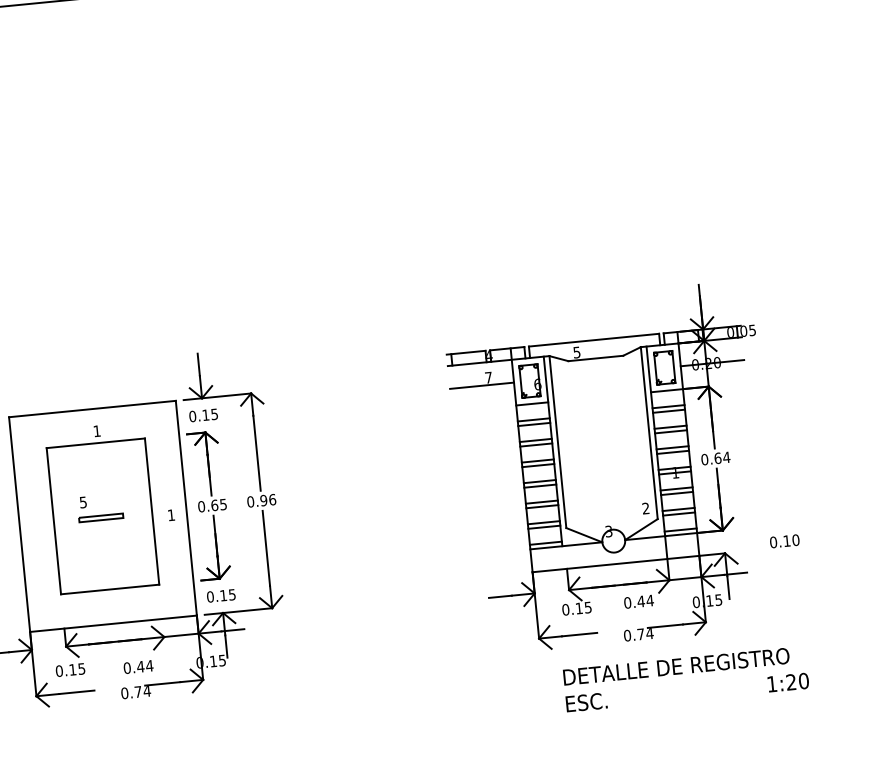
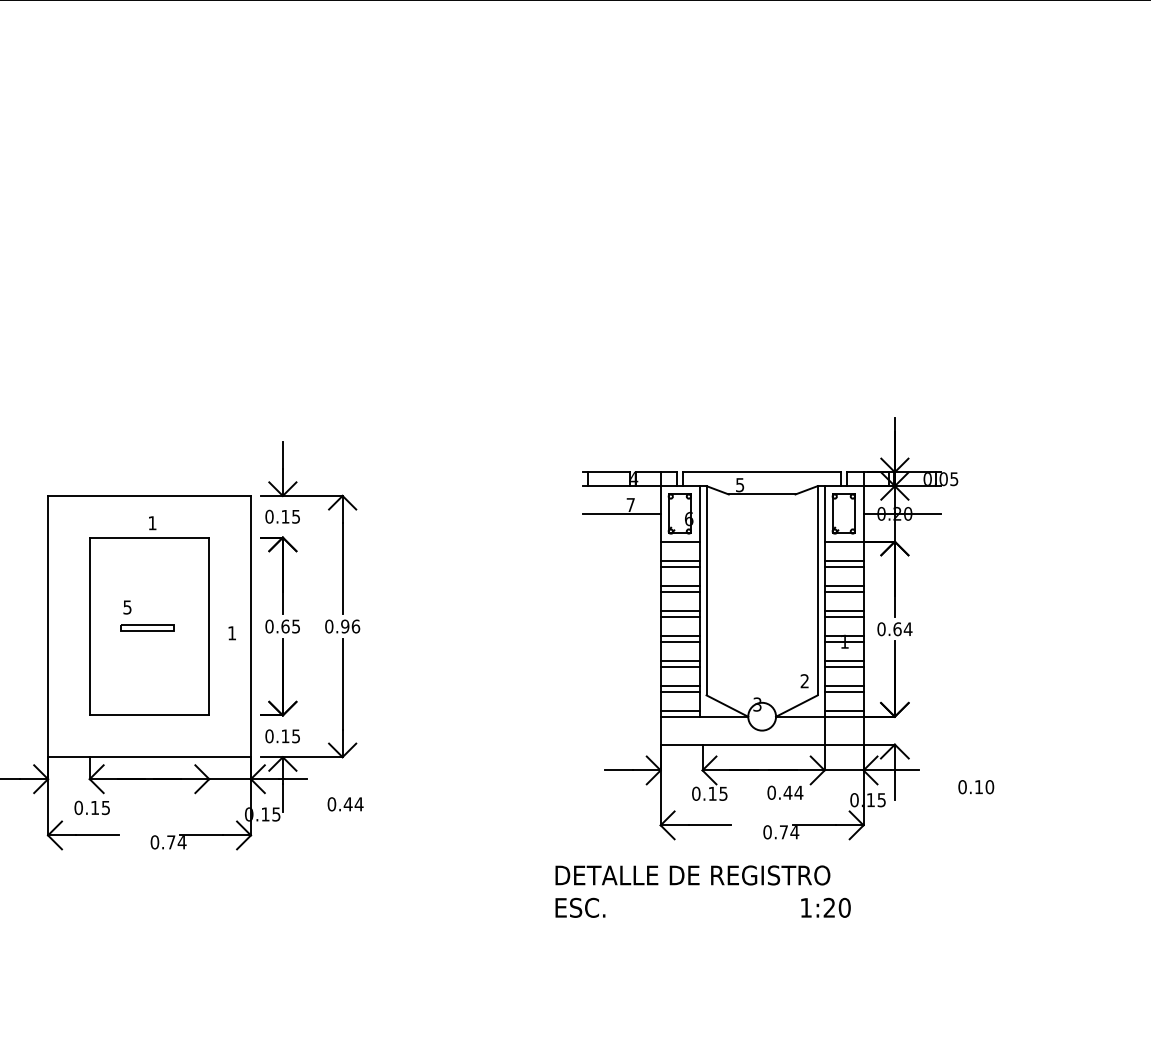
text: (785, 541) -> (976, 787), moved
text: (138, 667) -> (345, 804), moved
text: (685, 679) -> (702, 891), moved

